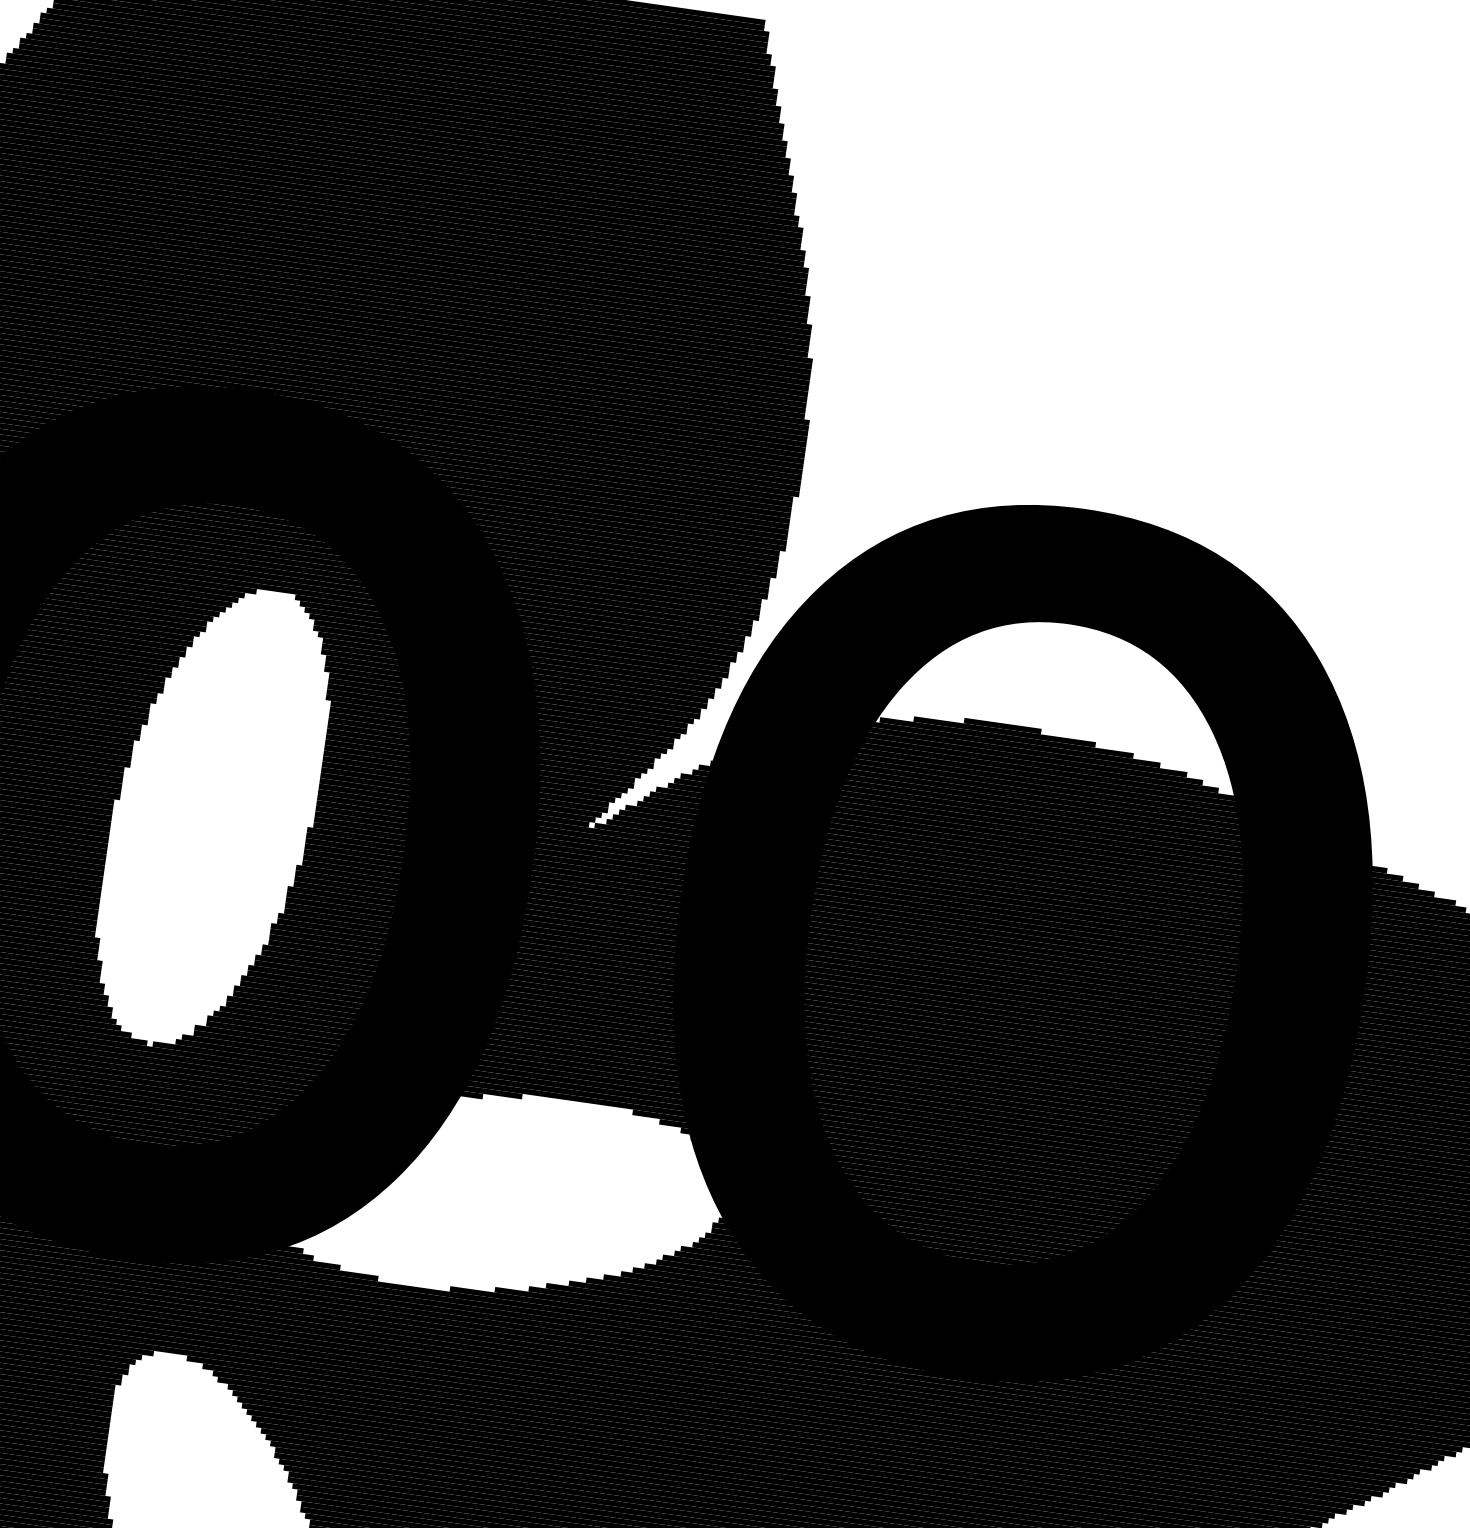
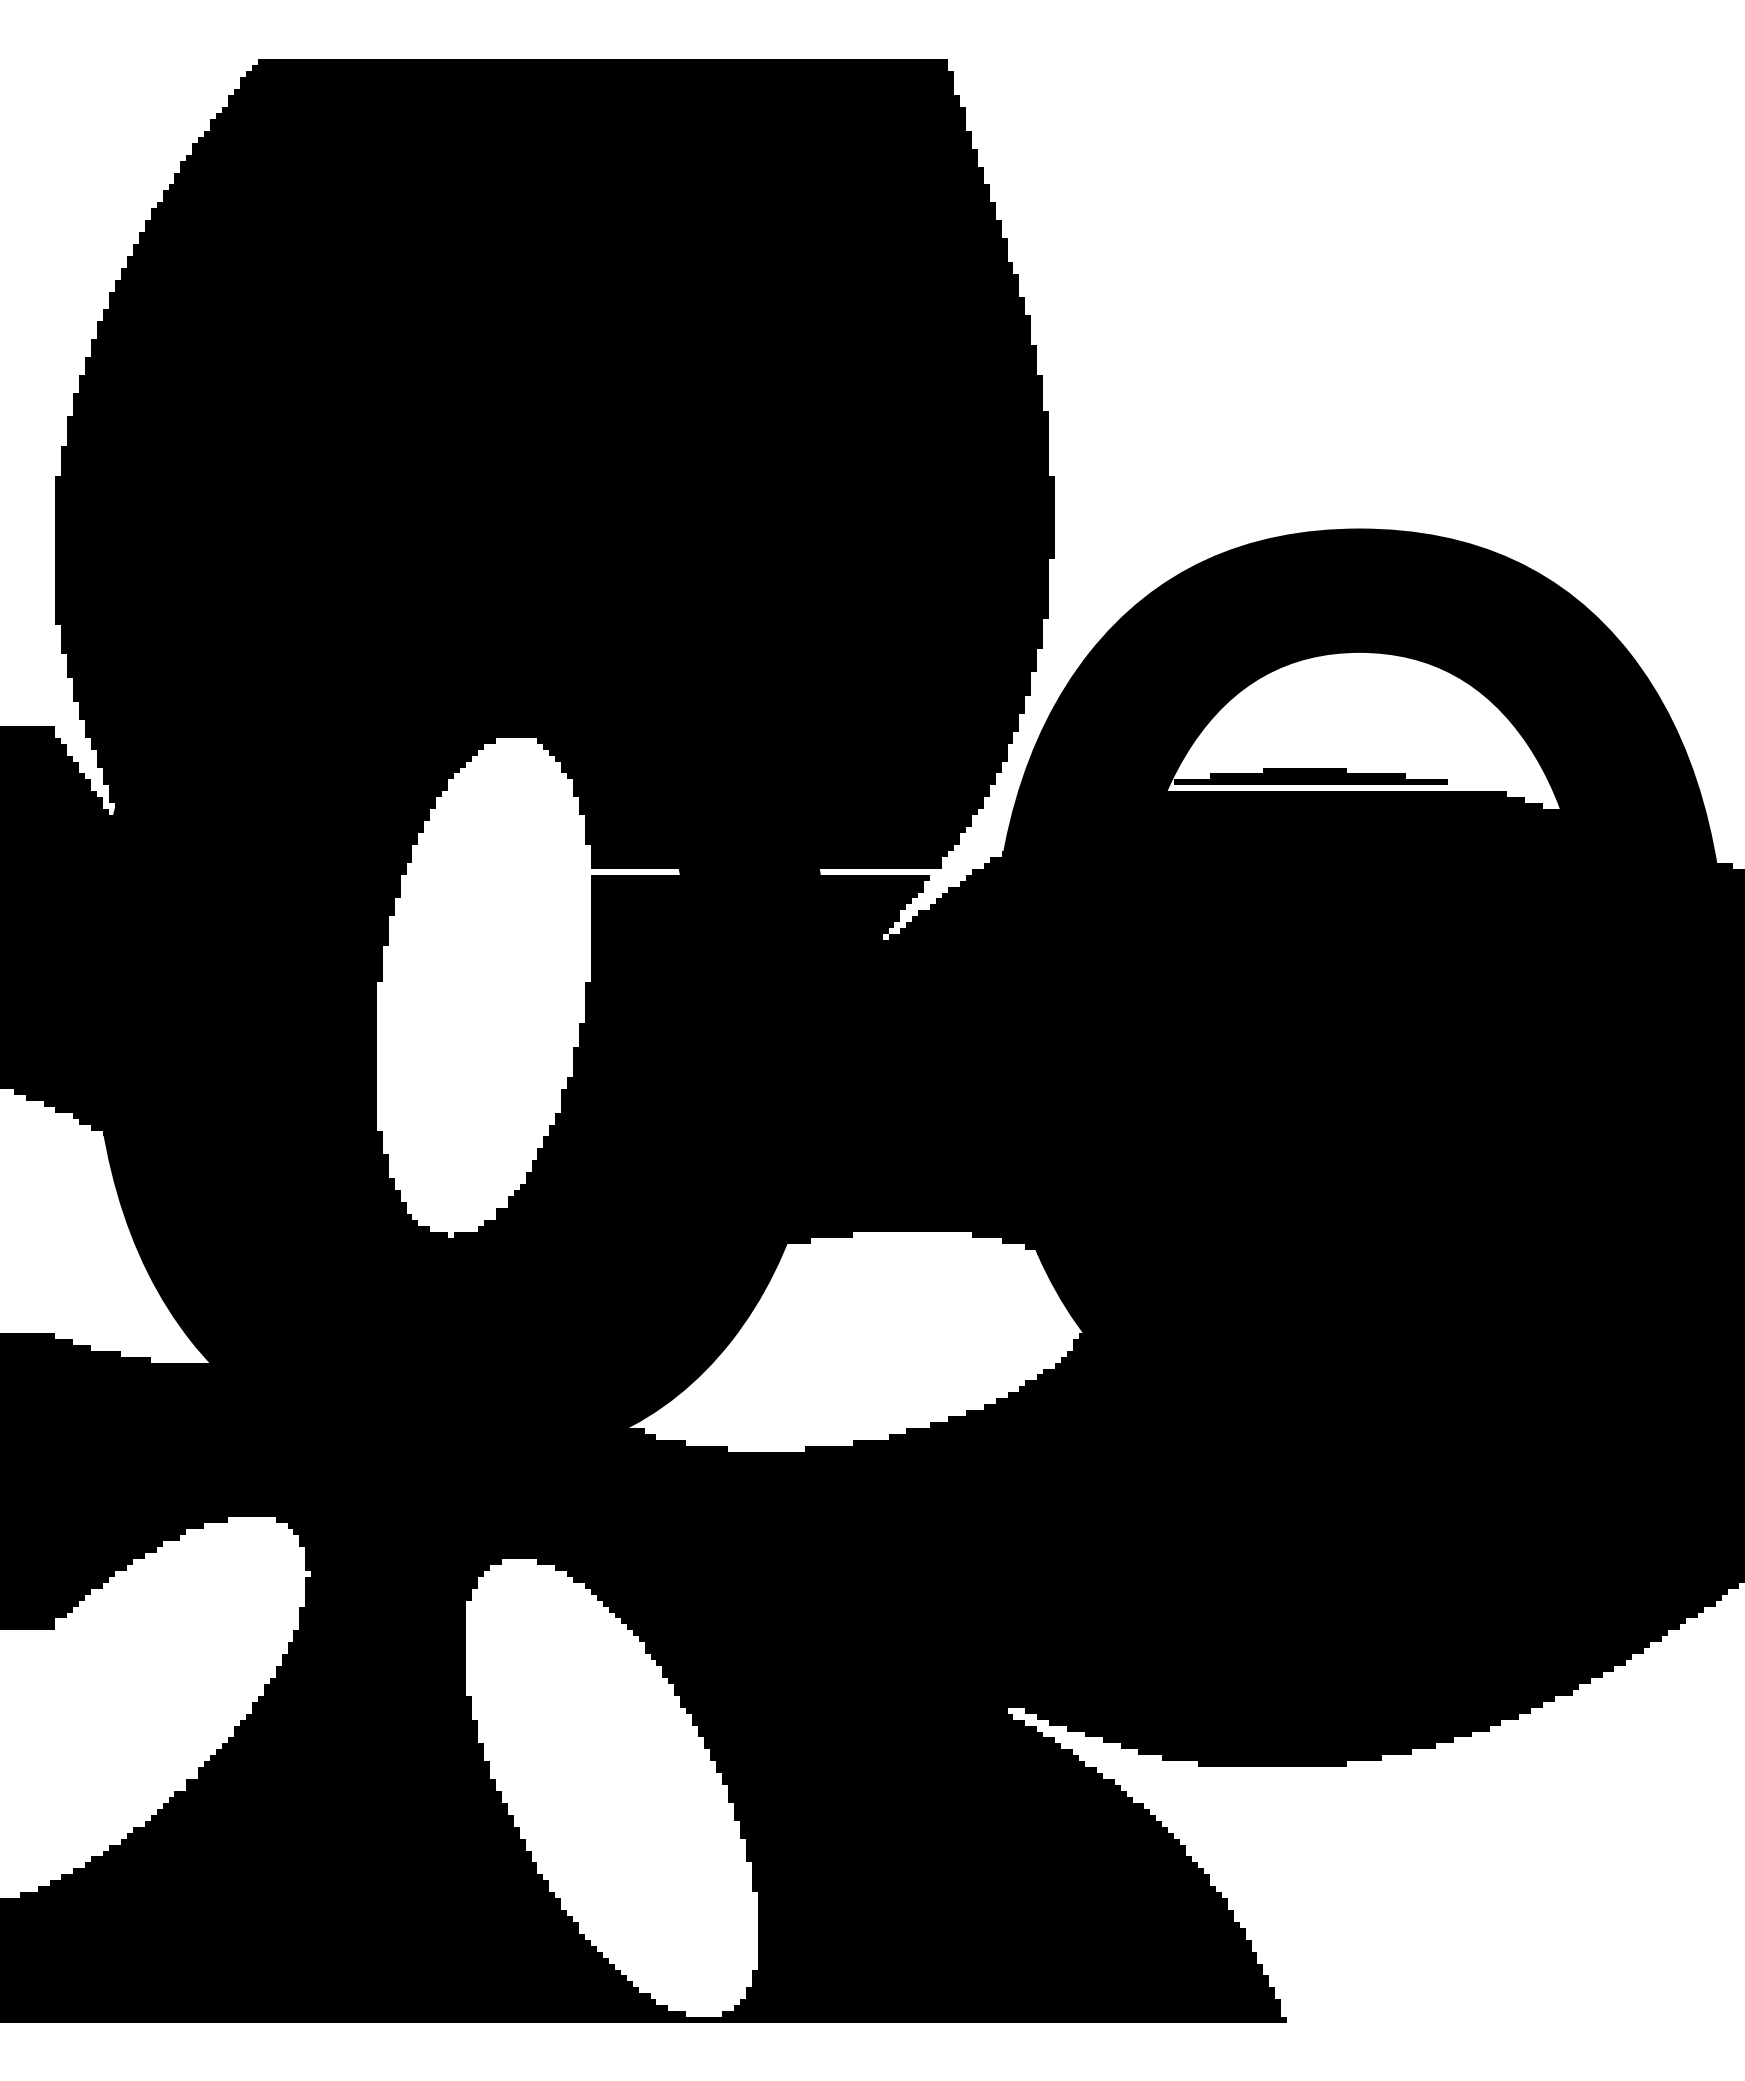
fill: (1008, 743) -> (1313, 788), removed
fill: (487, 748) -> (763, 871), removed

